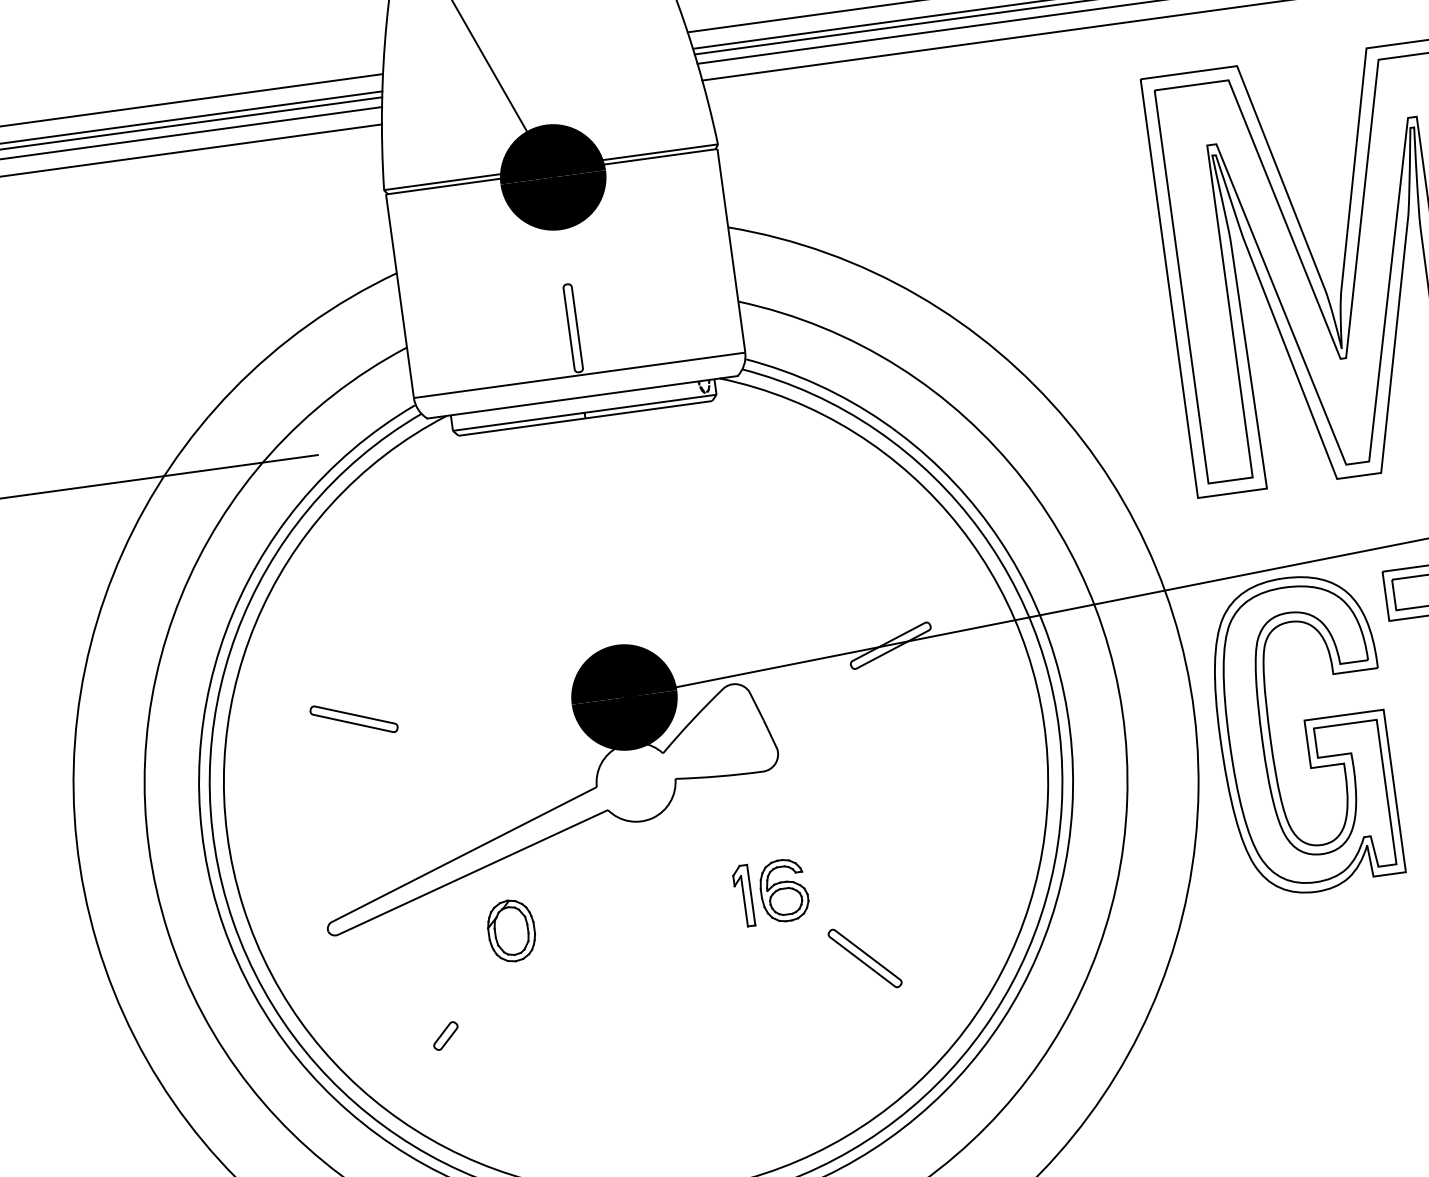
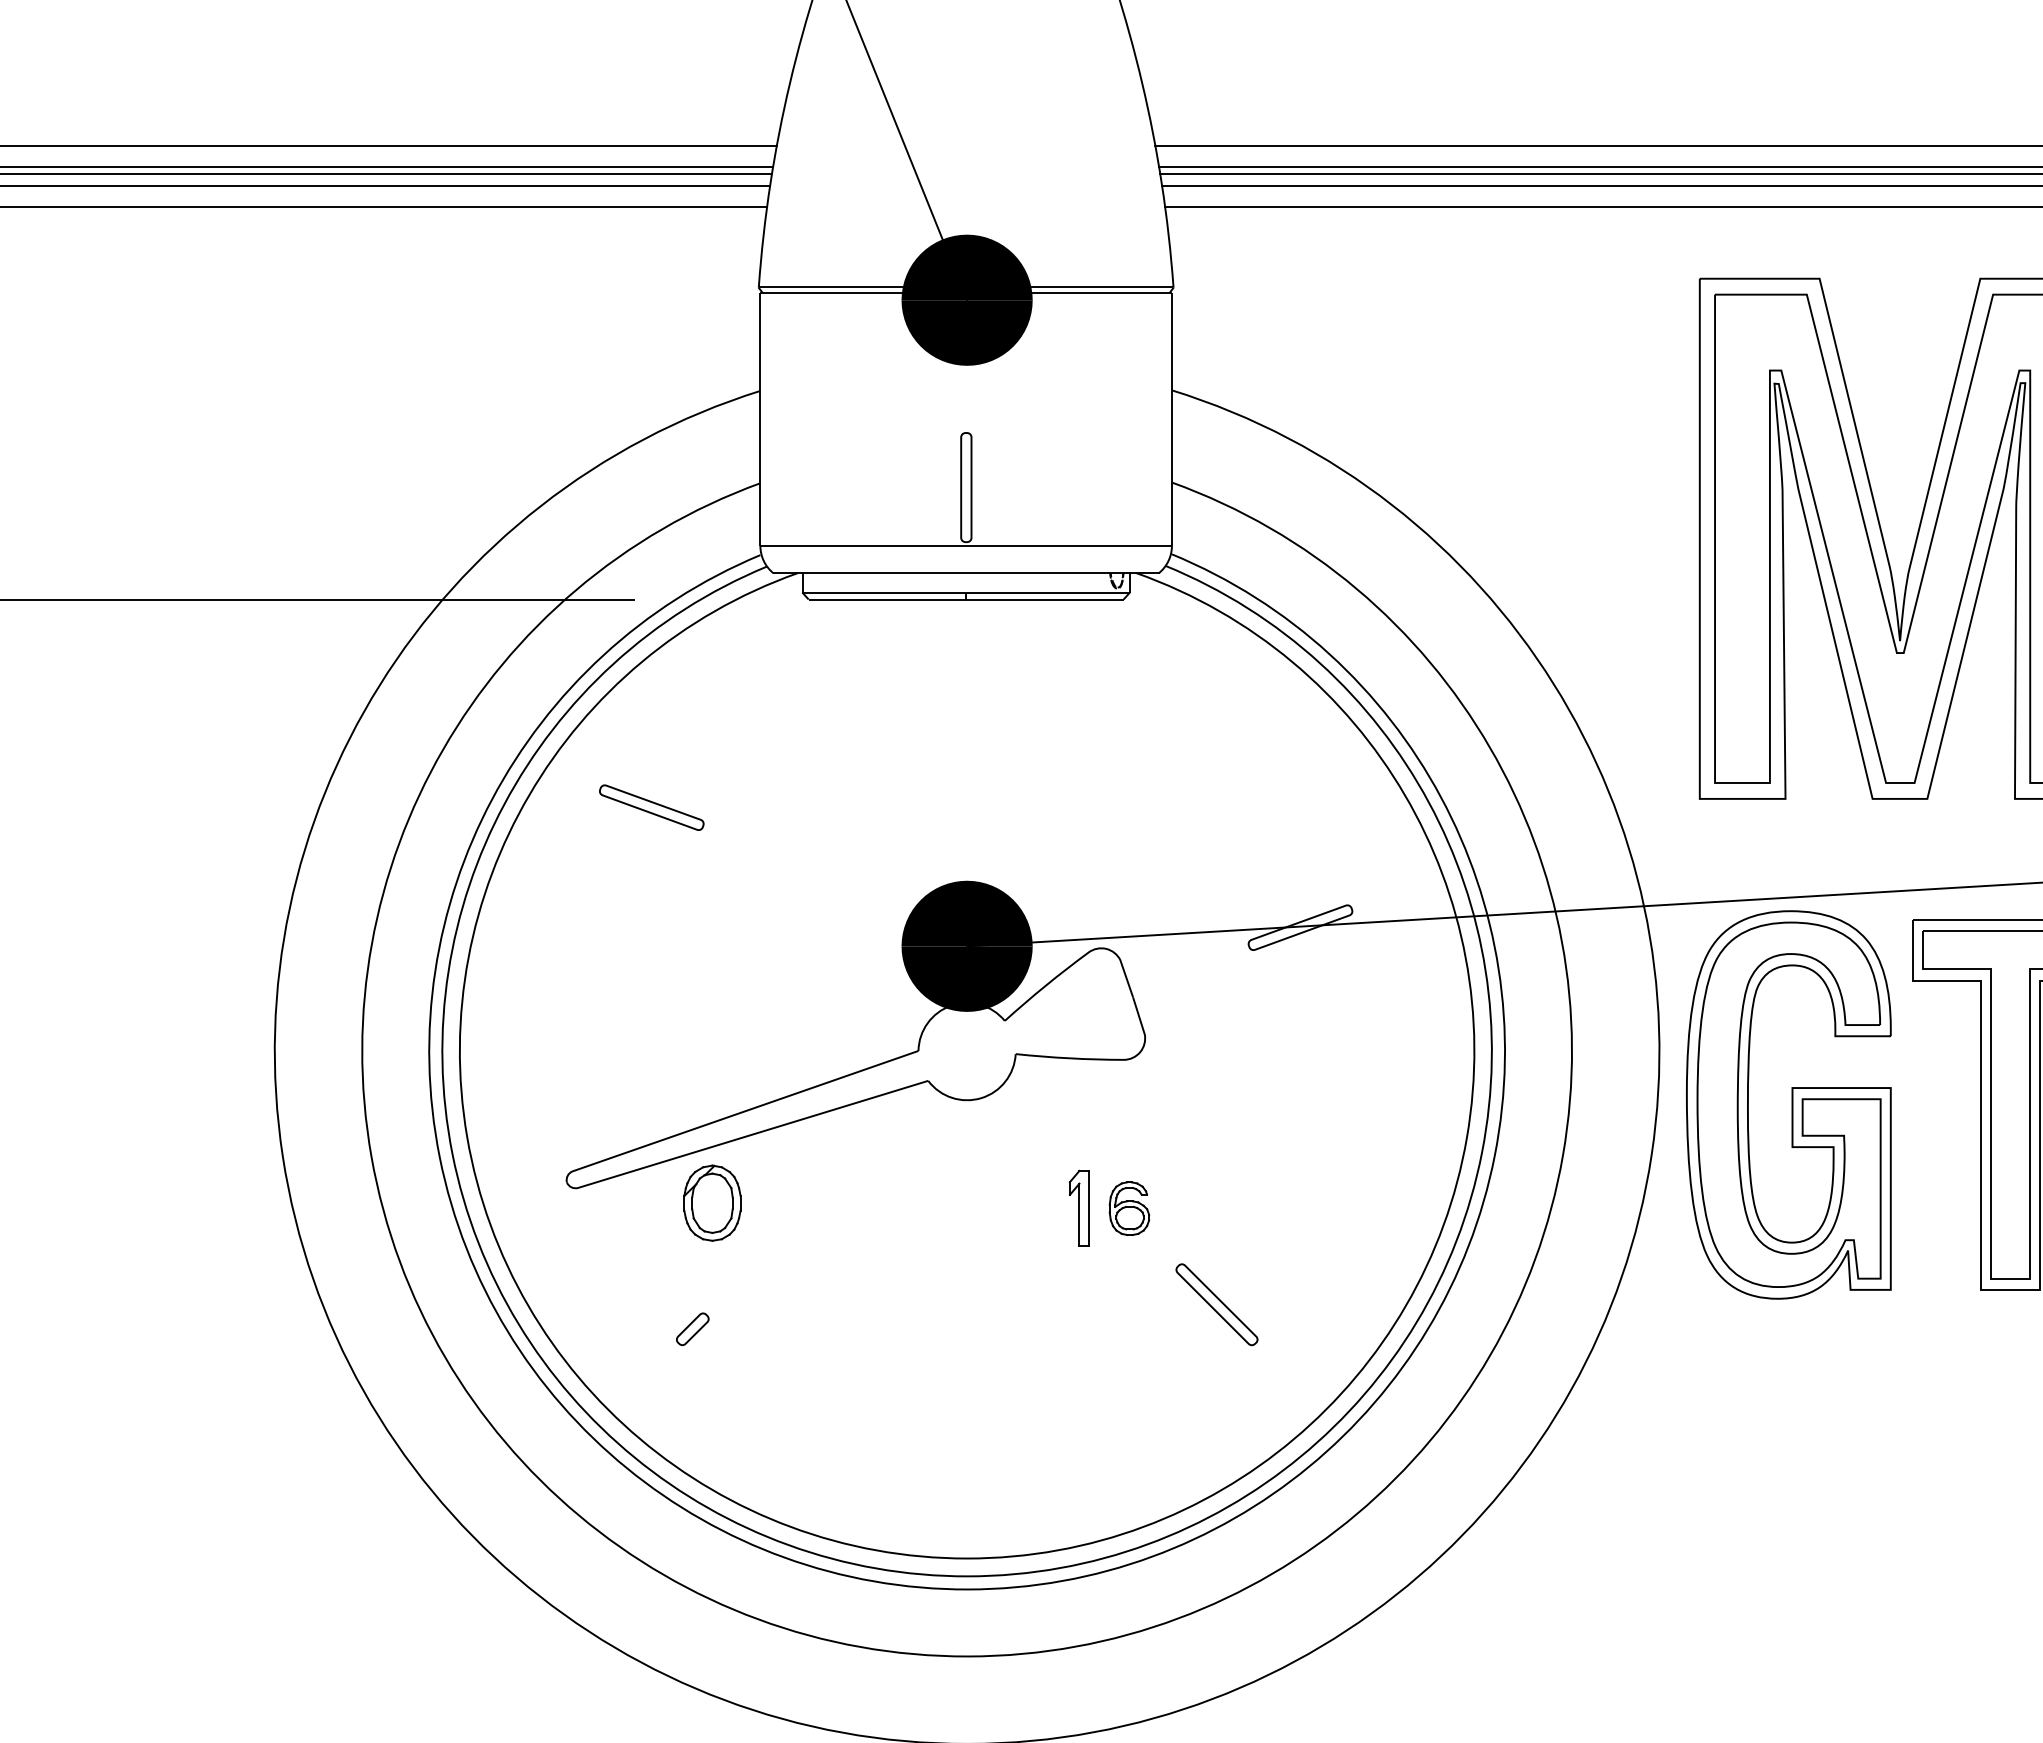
part: (353, 719) -> (651, 807), moved
part: (784, 890) -> (1129, 1208), size x0.7
part: (511, 930) -> (712, 1202), moved

